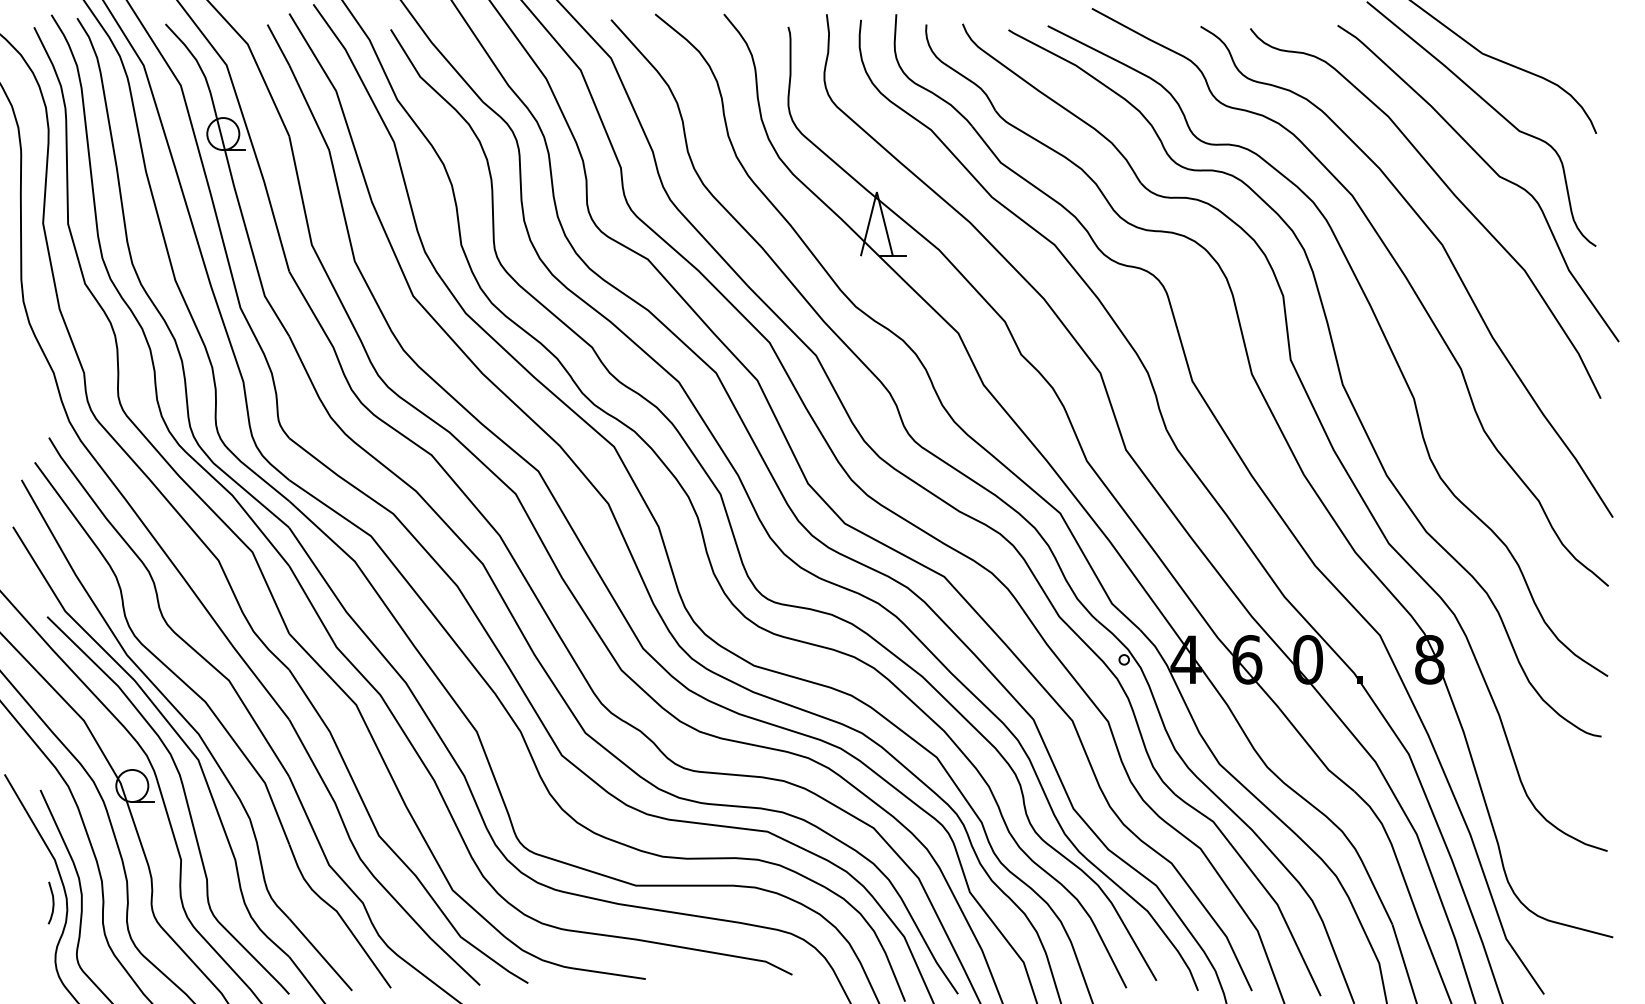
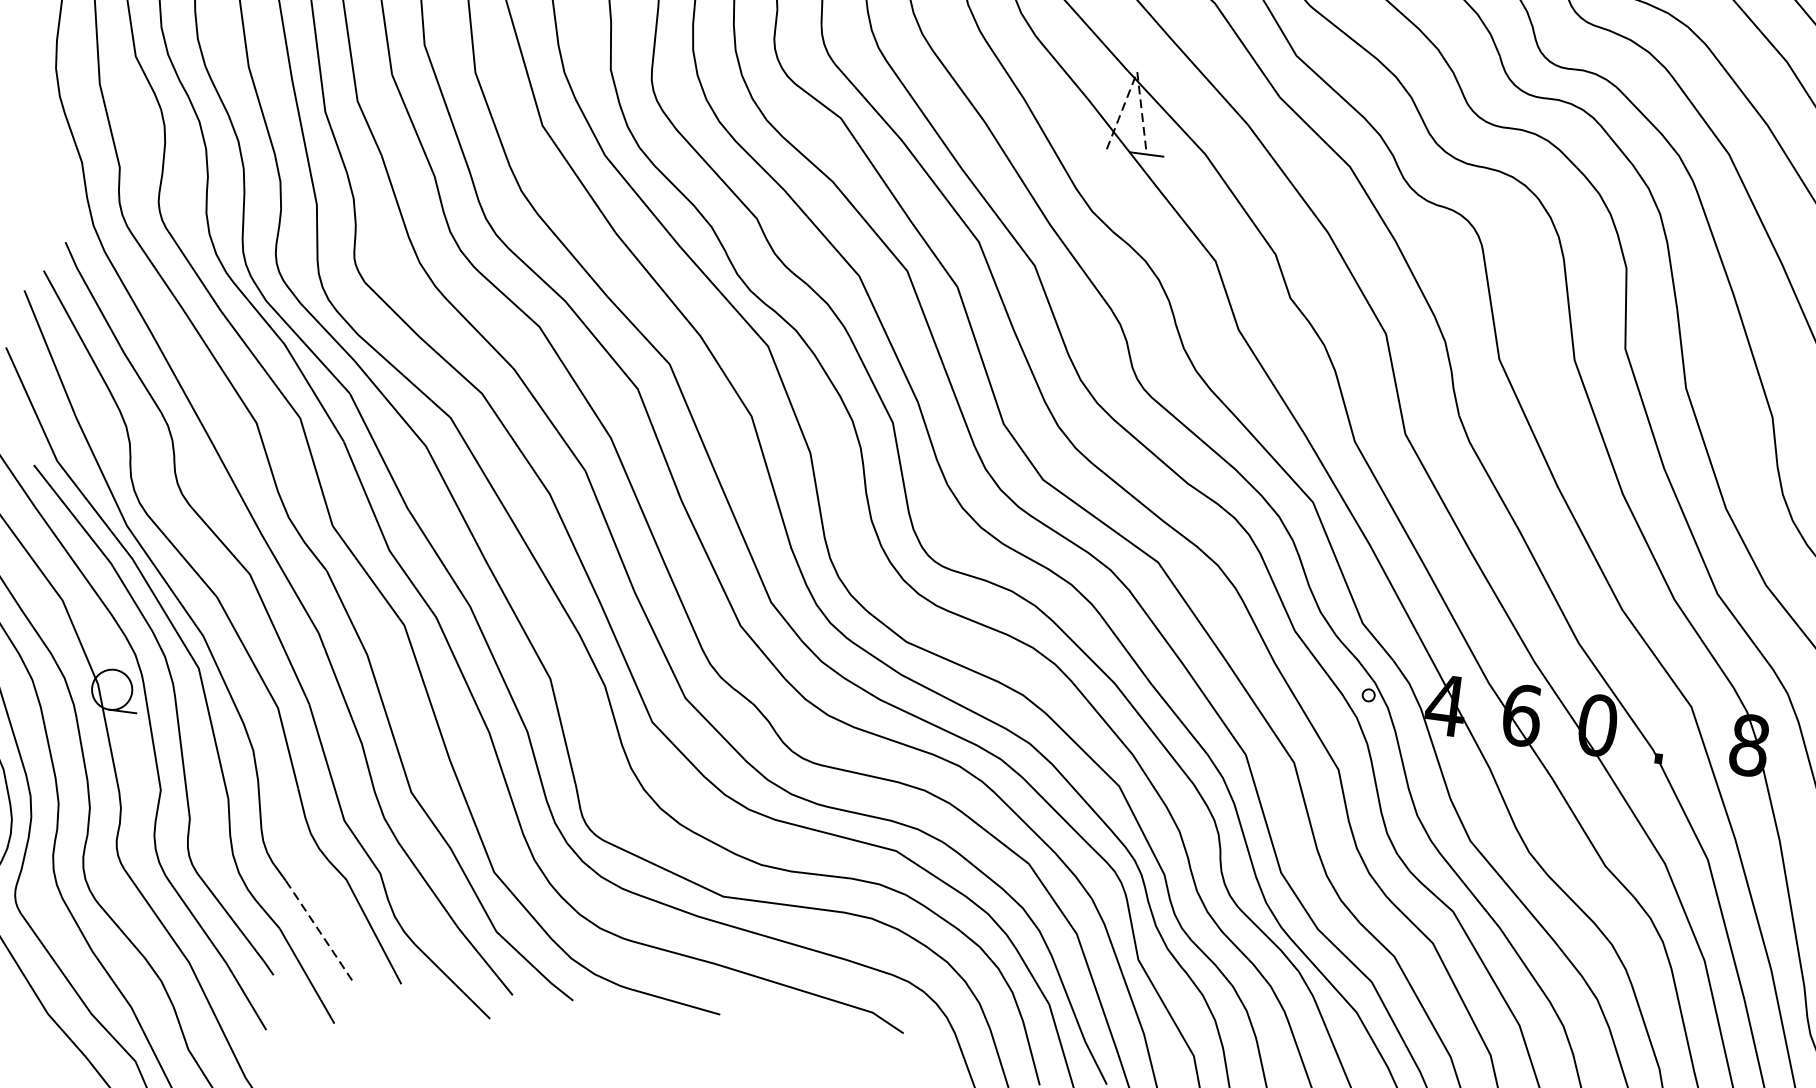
line: (876, 192) -> (1136, 72), solid -> dashed
line: (320, 954) -> (318, 930), solid -> dashed

